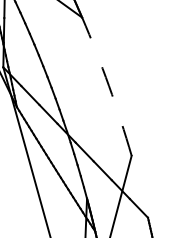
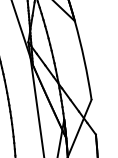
arc: (109, 86) -> (84, 60), dashed -> solid

